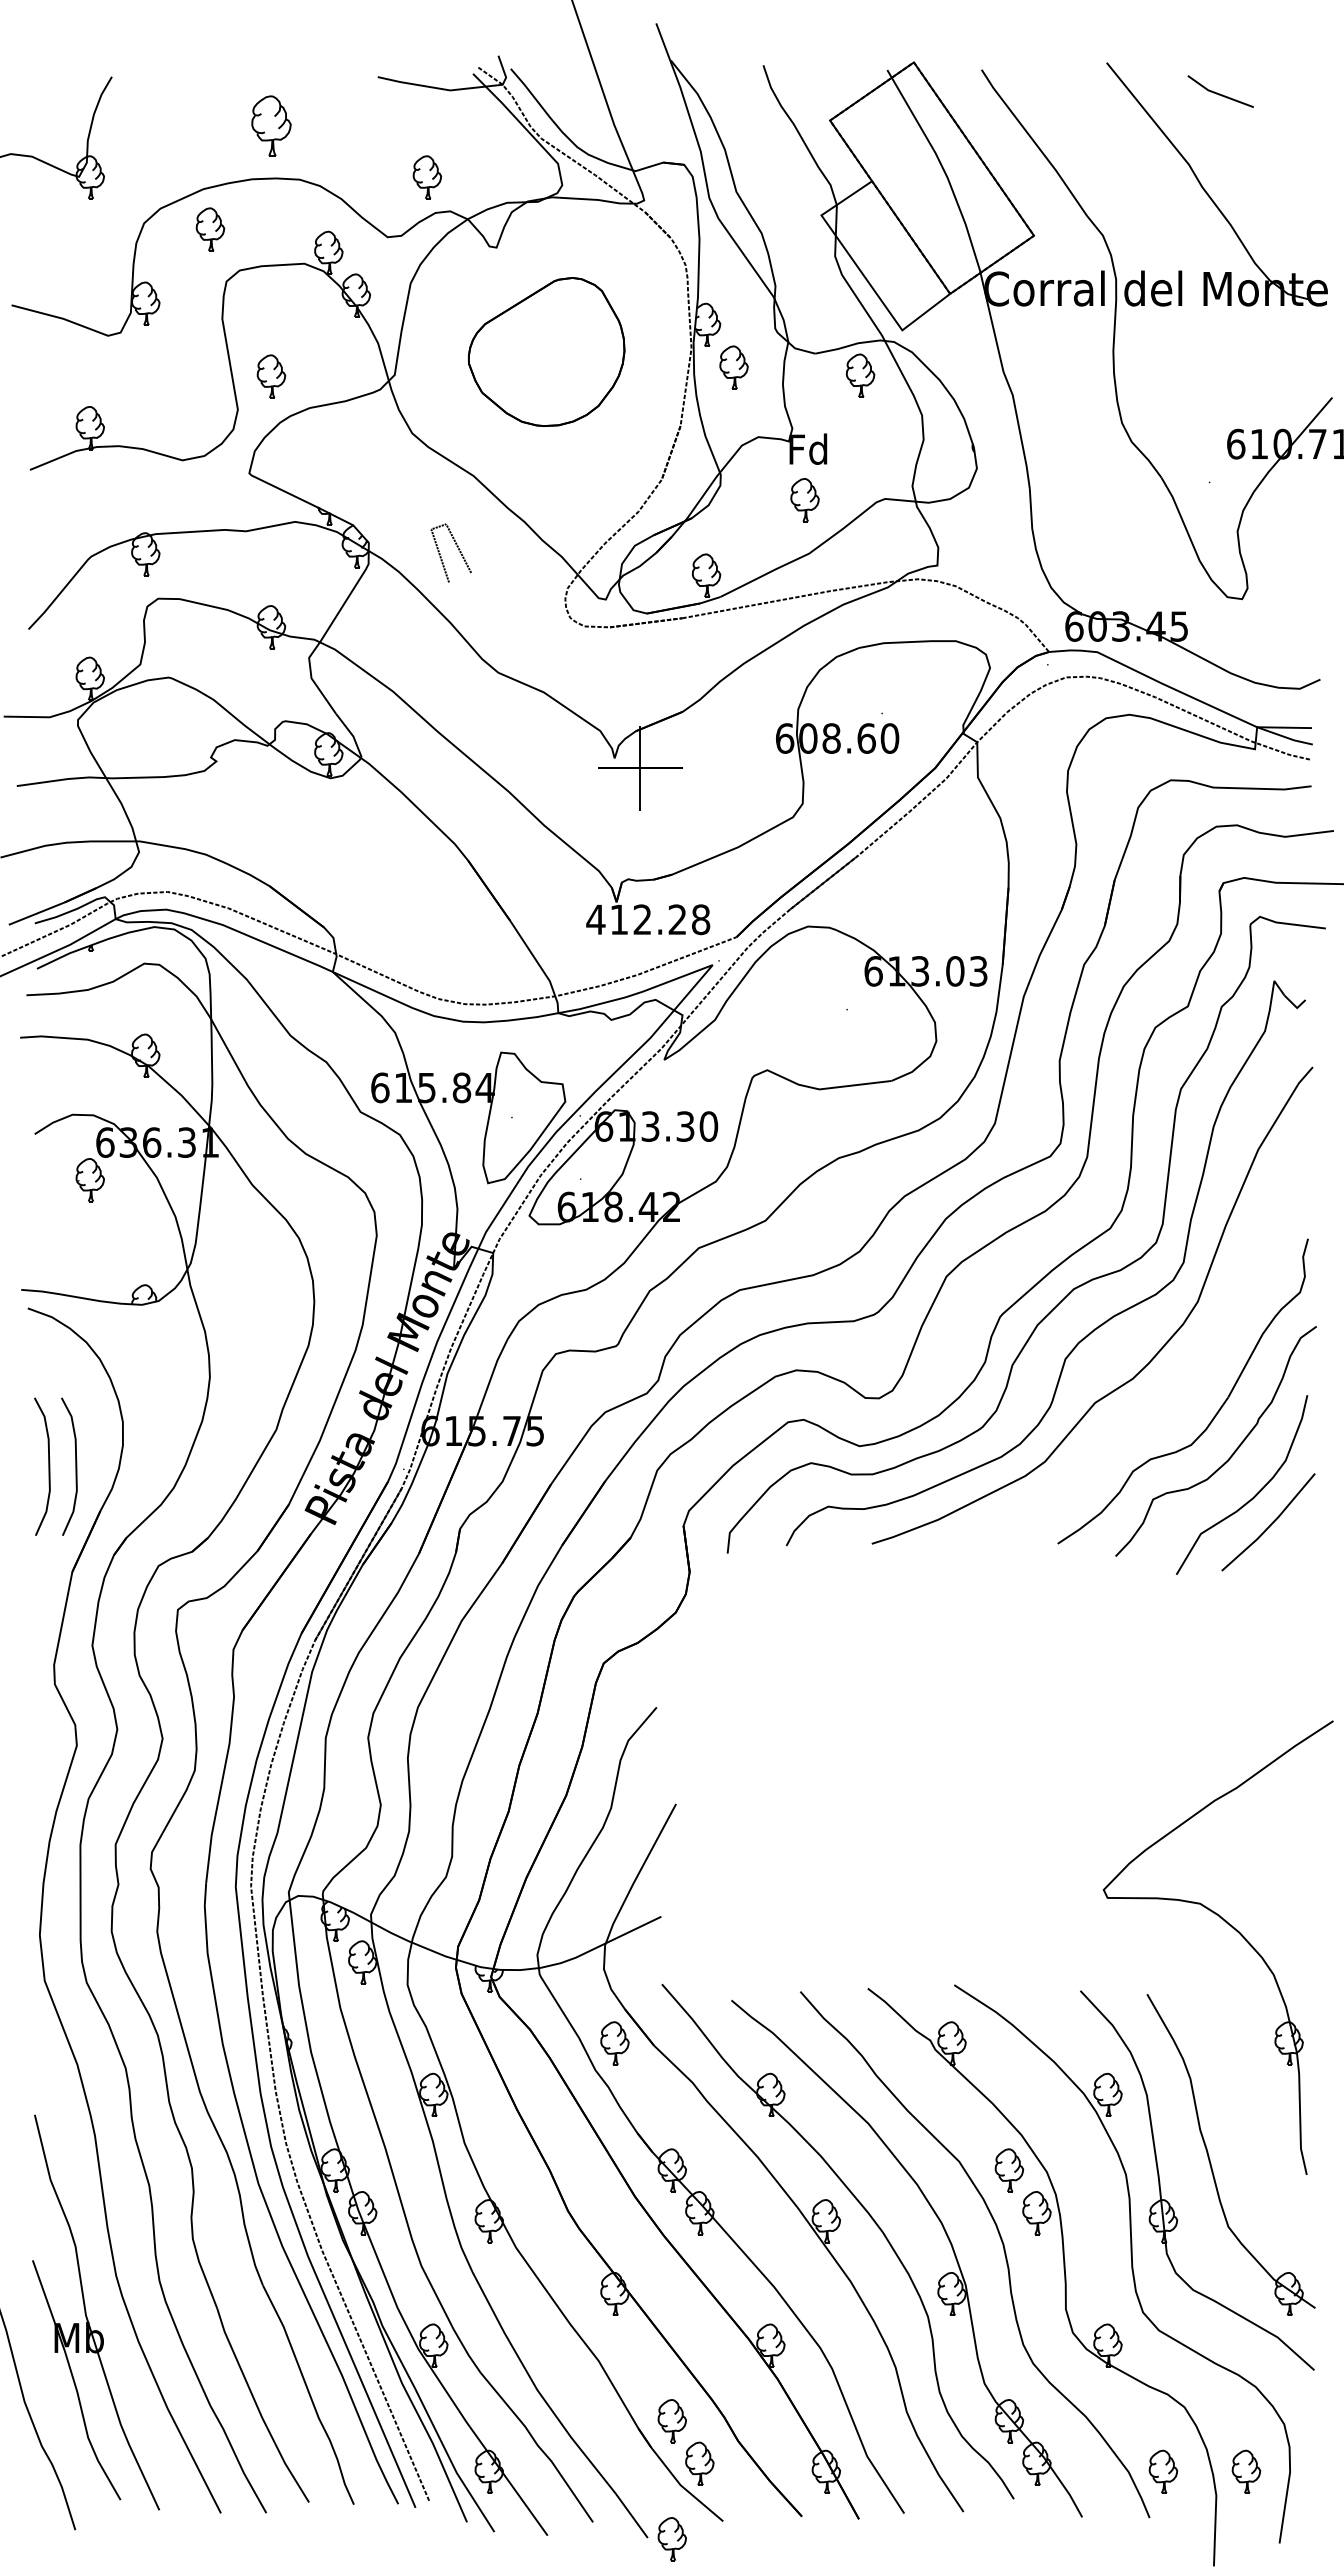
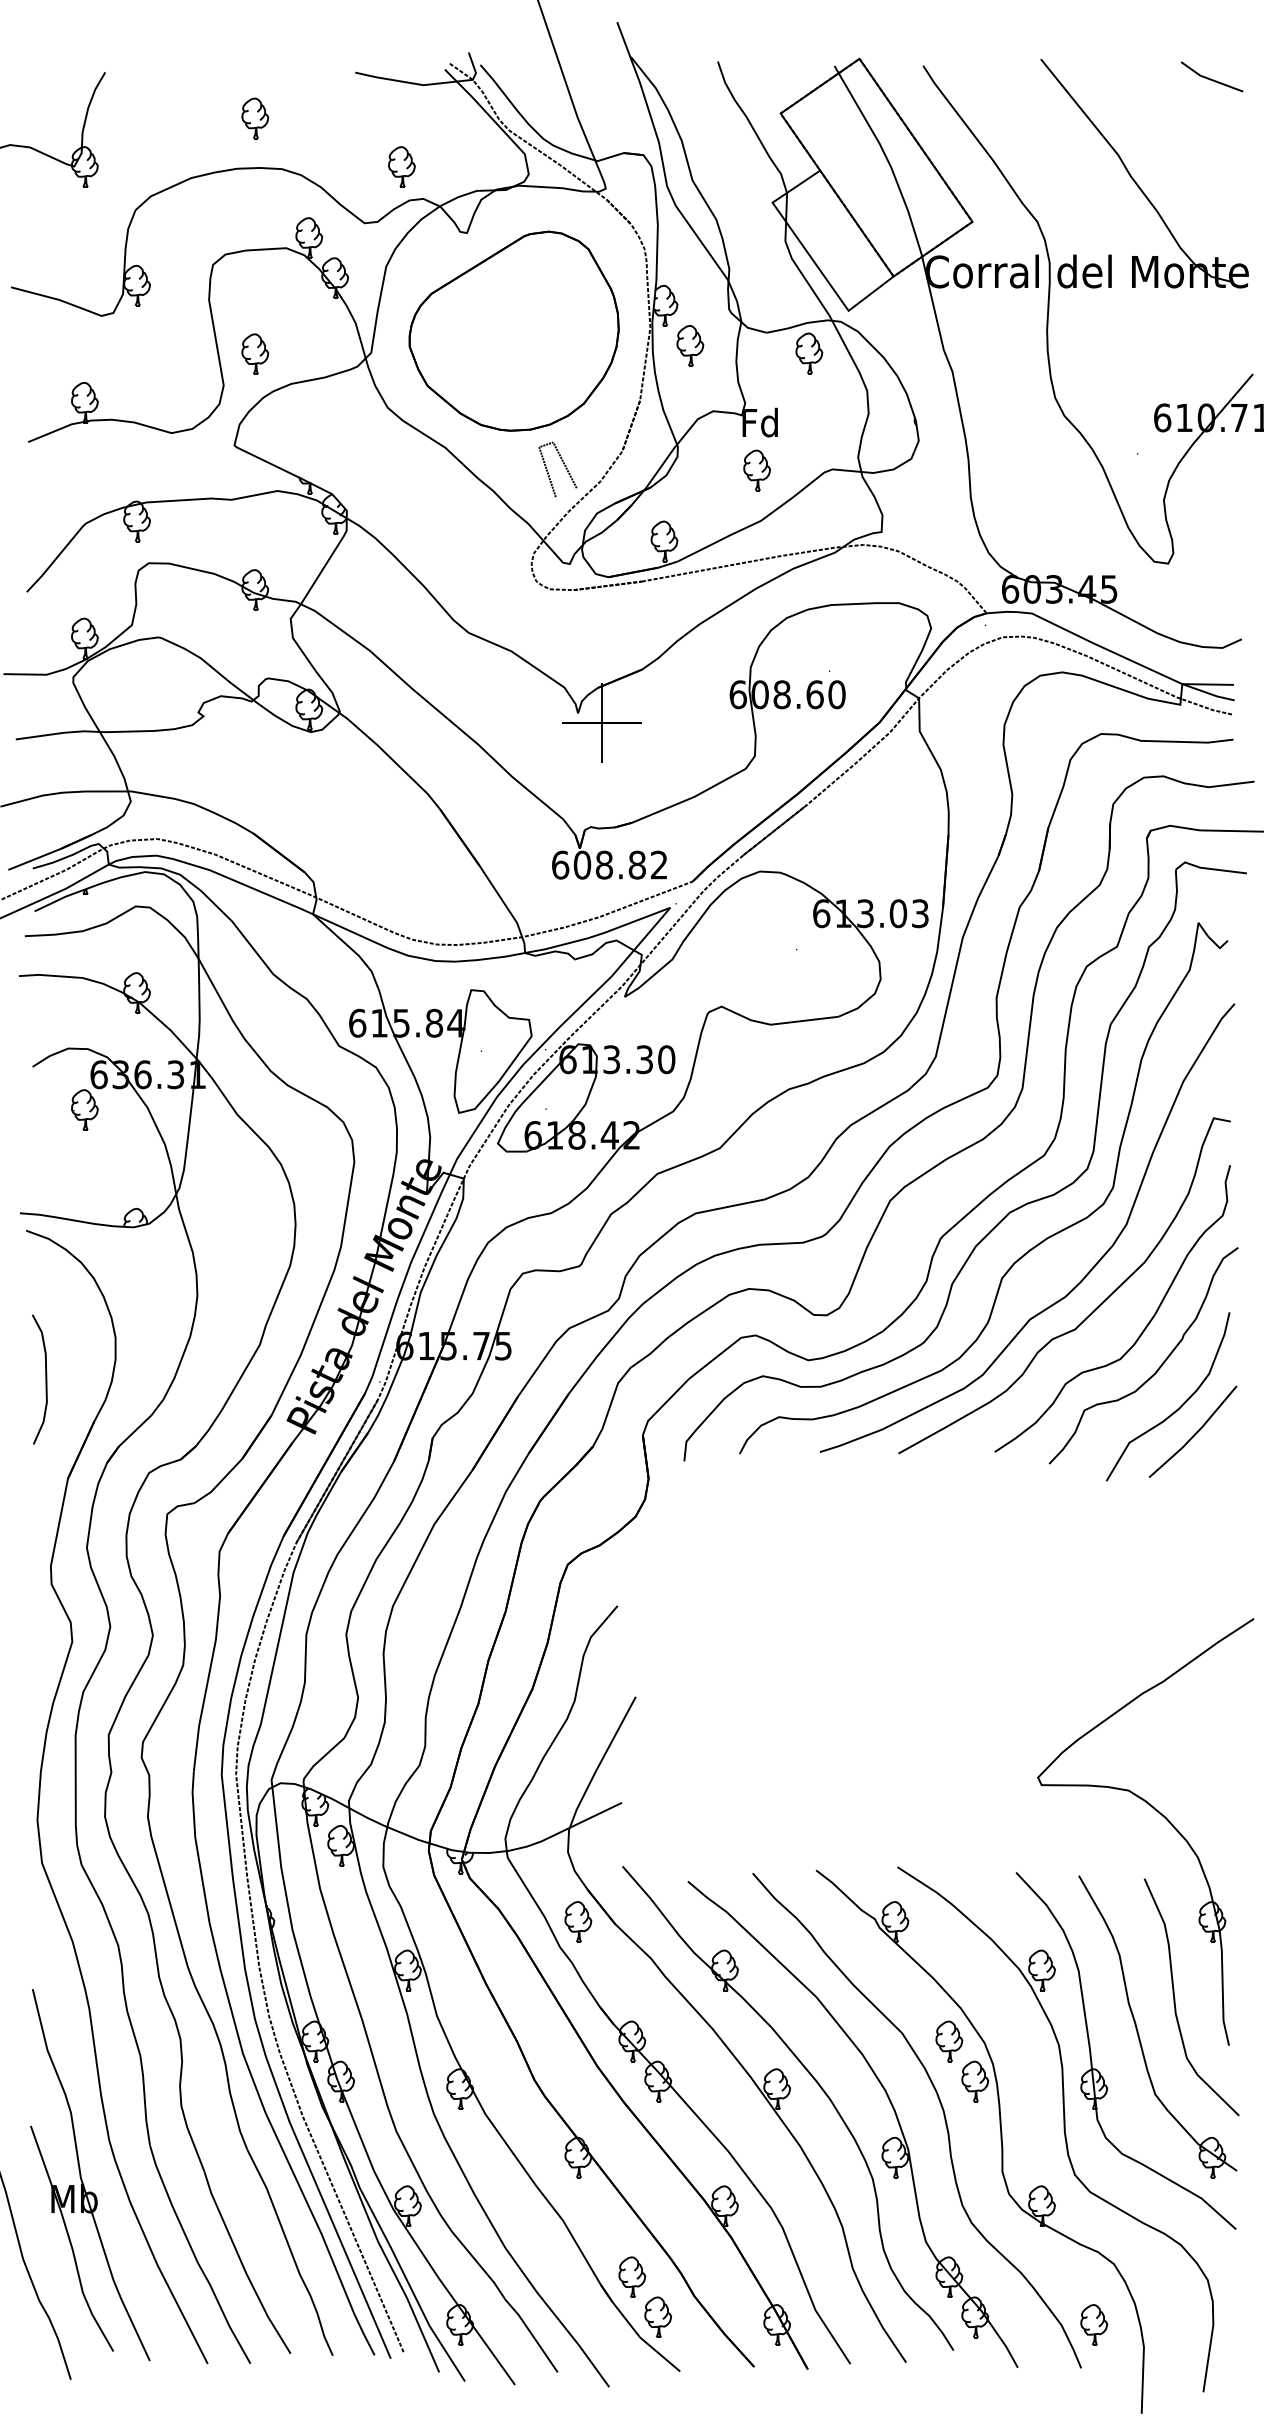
line: (1220, 93) -> (1211, 78), moved
part: (271, 125) -> (255, 118), size x0.71
part: (210, 229) -> (197, 215), removed
part: (546, 351) -> (513, 330), size x1.43
line: (458, 550) -> (564, 467), moved
text: (648, 919) -> (609, 864), 412.28 -> 608.82
curve: (1160, 1395) -> (1091, 1312), added
curve: (75, 1466) -> (70, 1379), removed
curve: (1249, 2123) -> (1175, 1997), added
part: (1246, 2471) -> (1172, 2324), removed
part: (671, 2539) -> (631, 2388), removed

